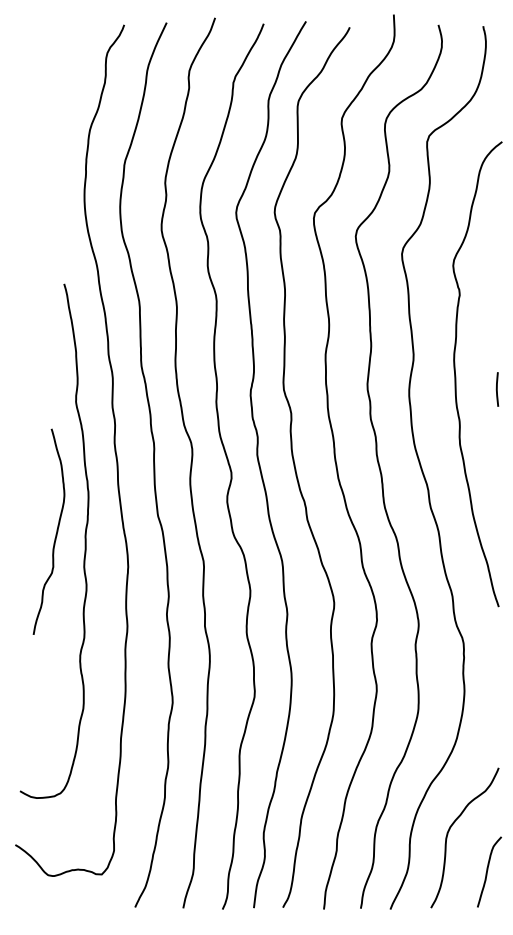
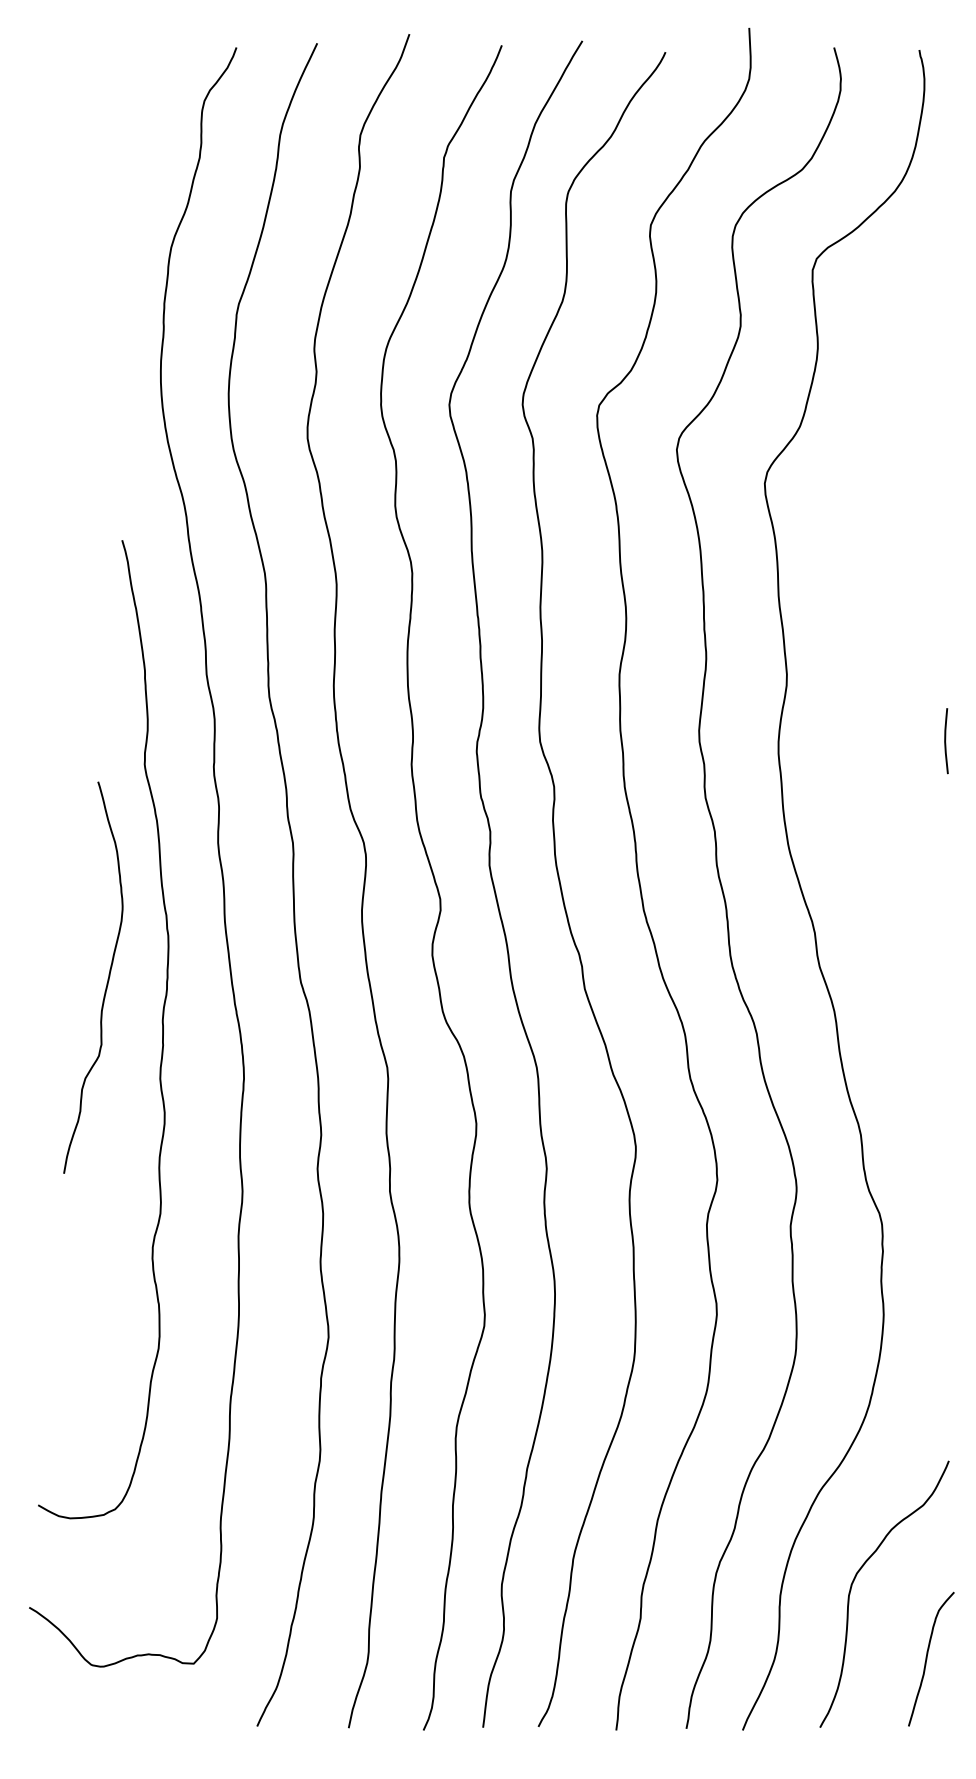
curve: (456, 375) -> (868, 714), removed
curve: (55, 534) -> (105, 982), moved

